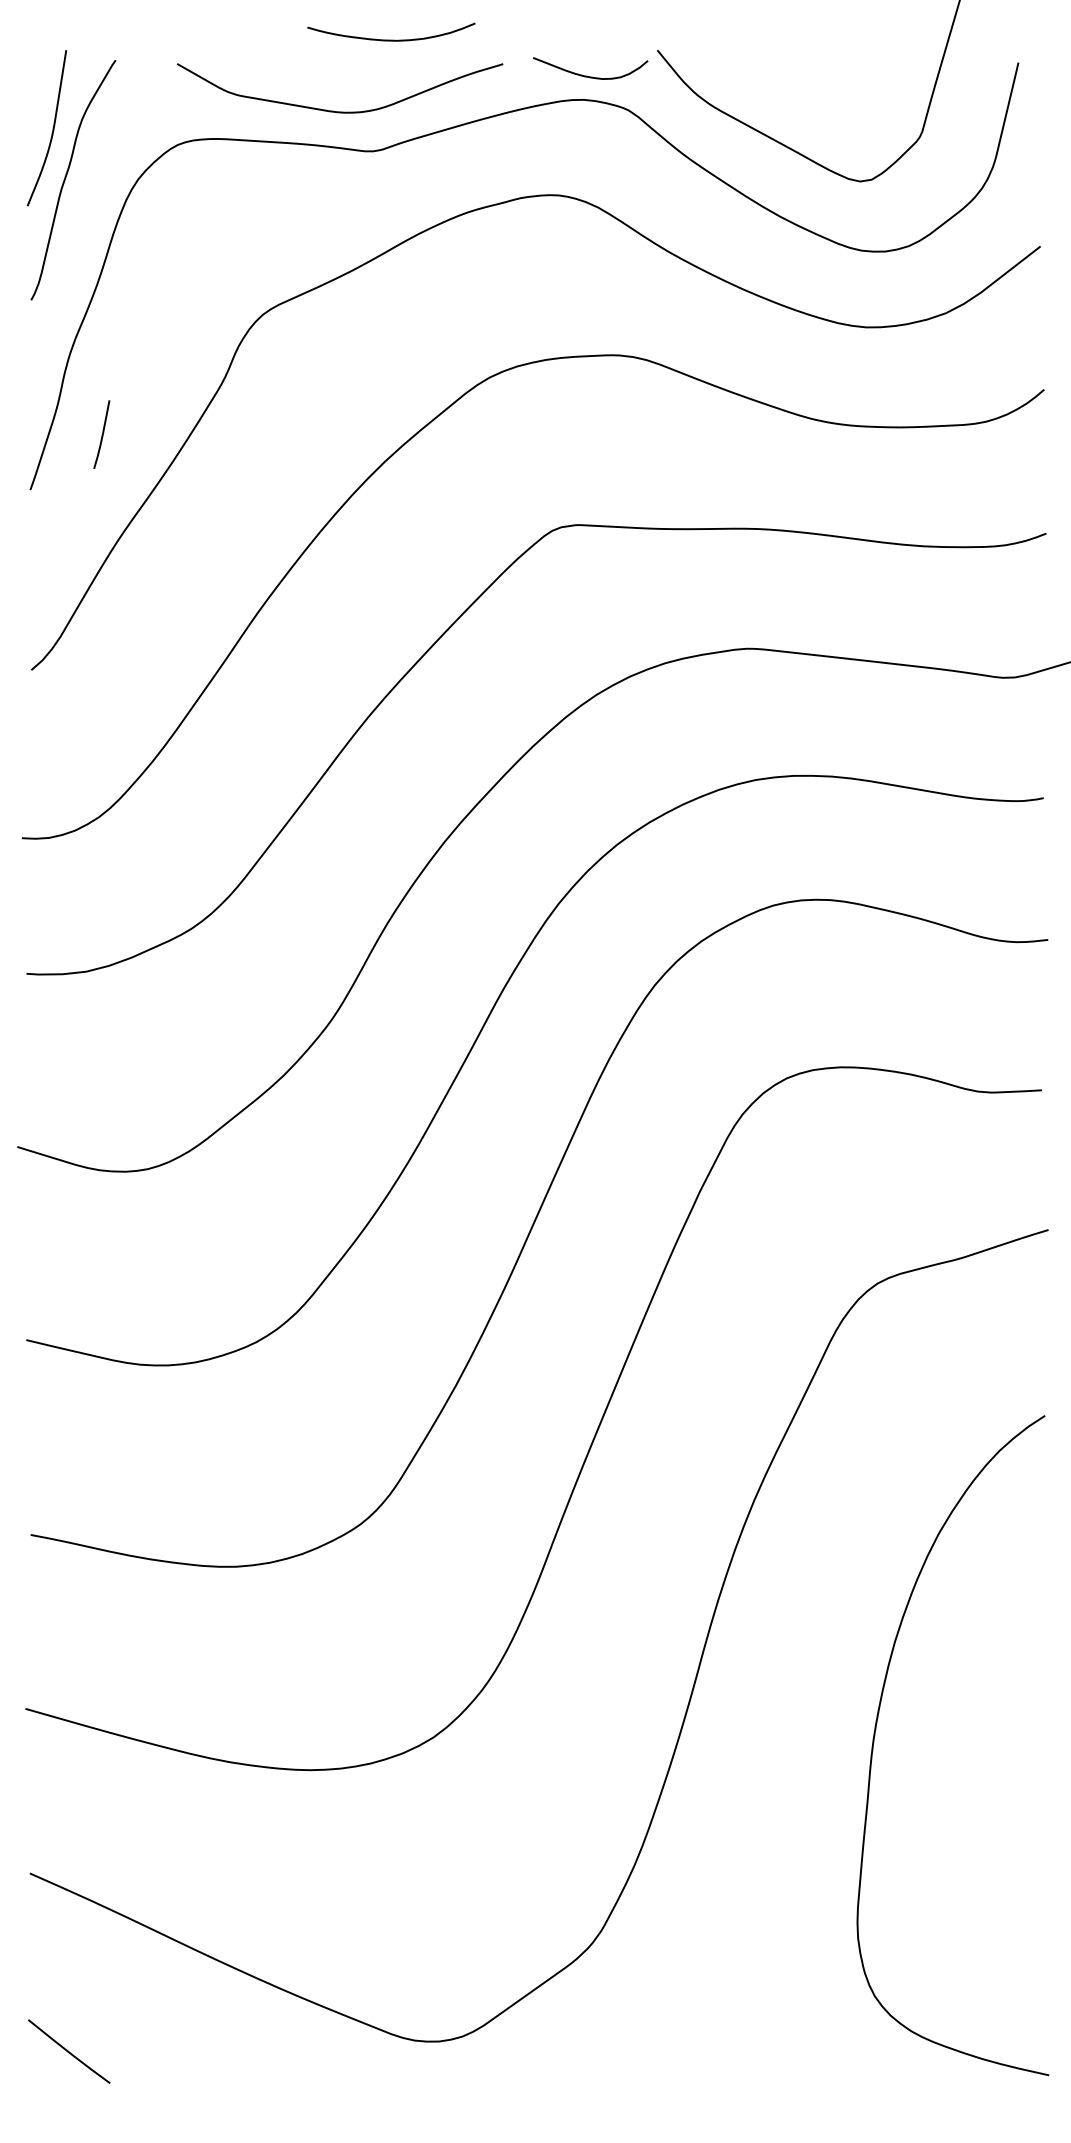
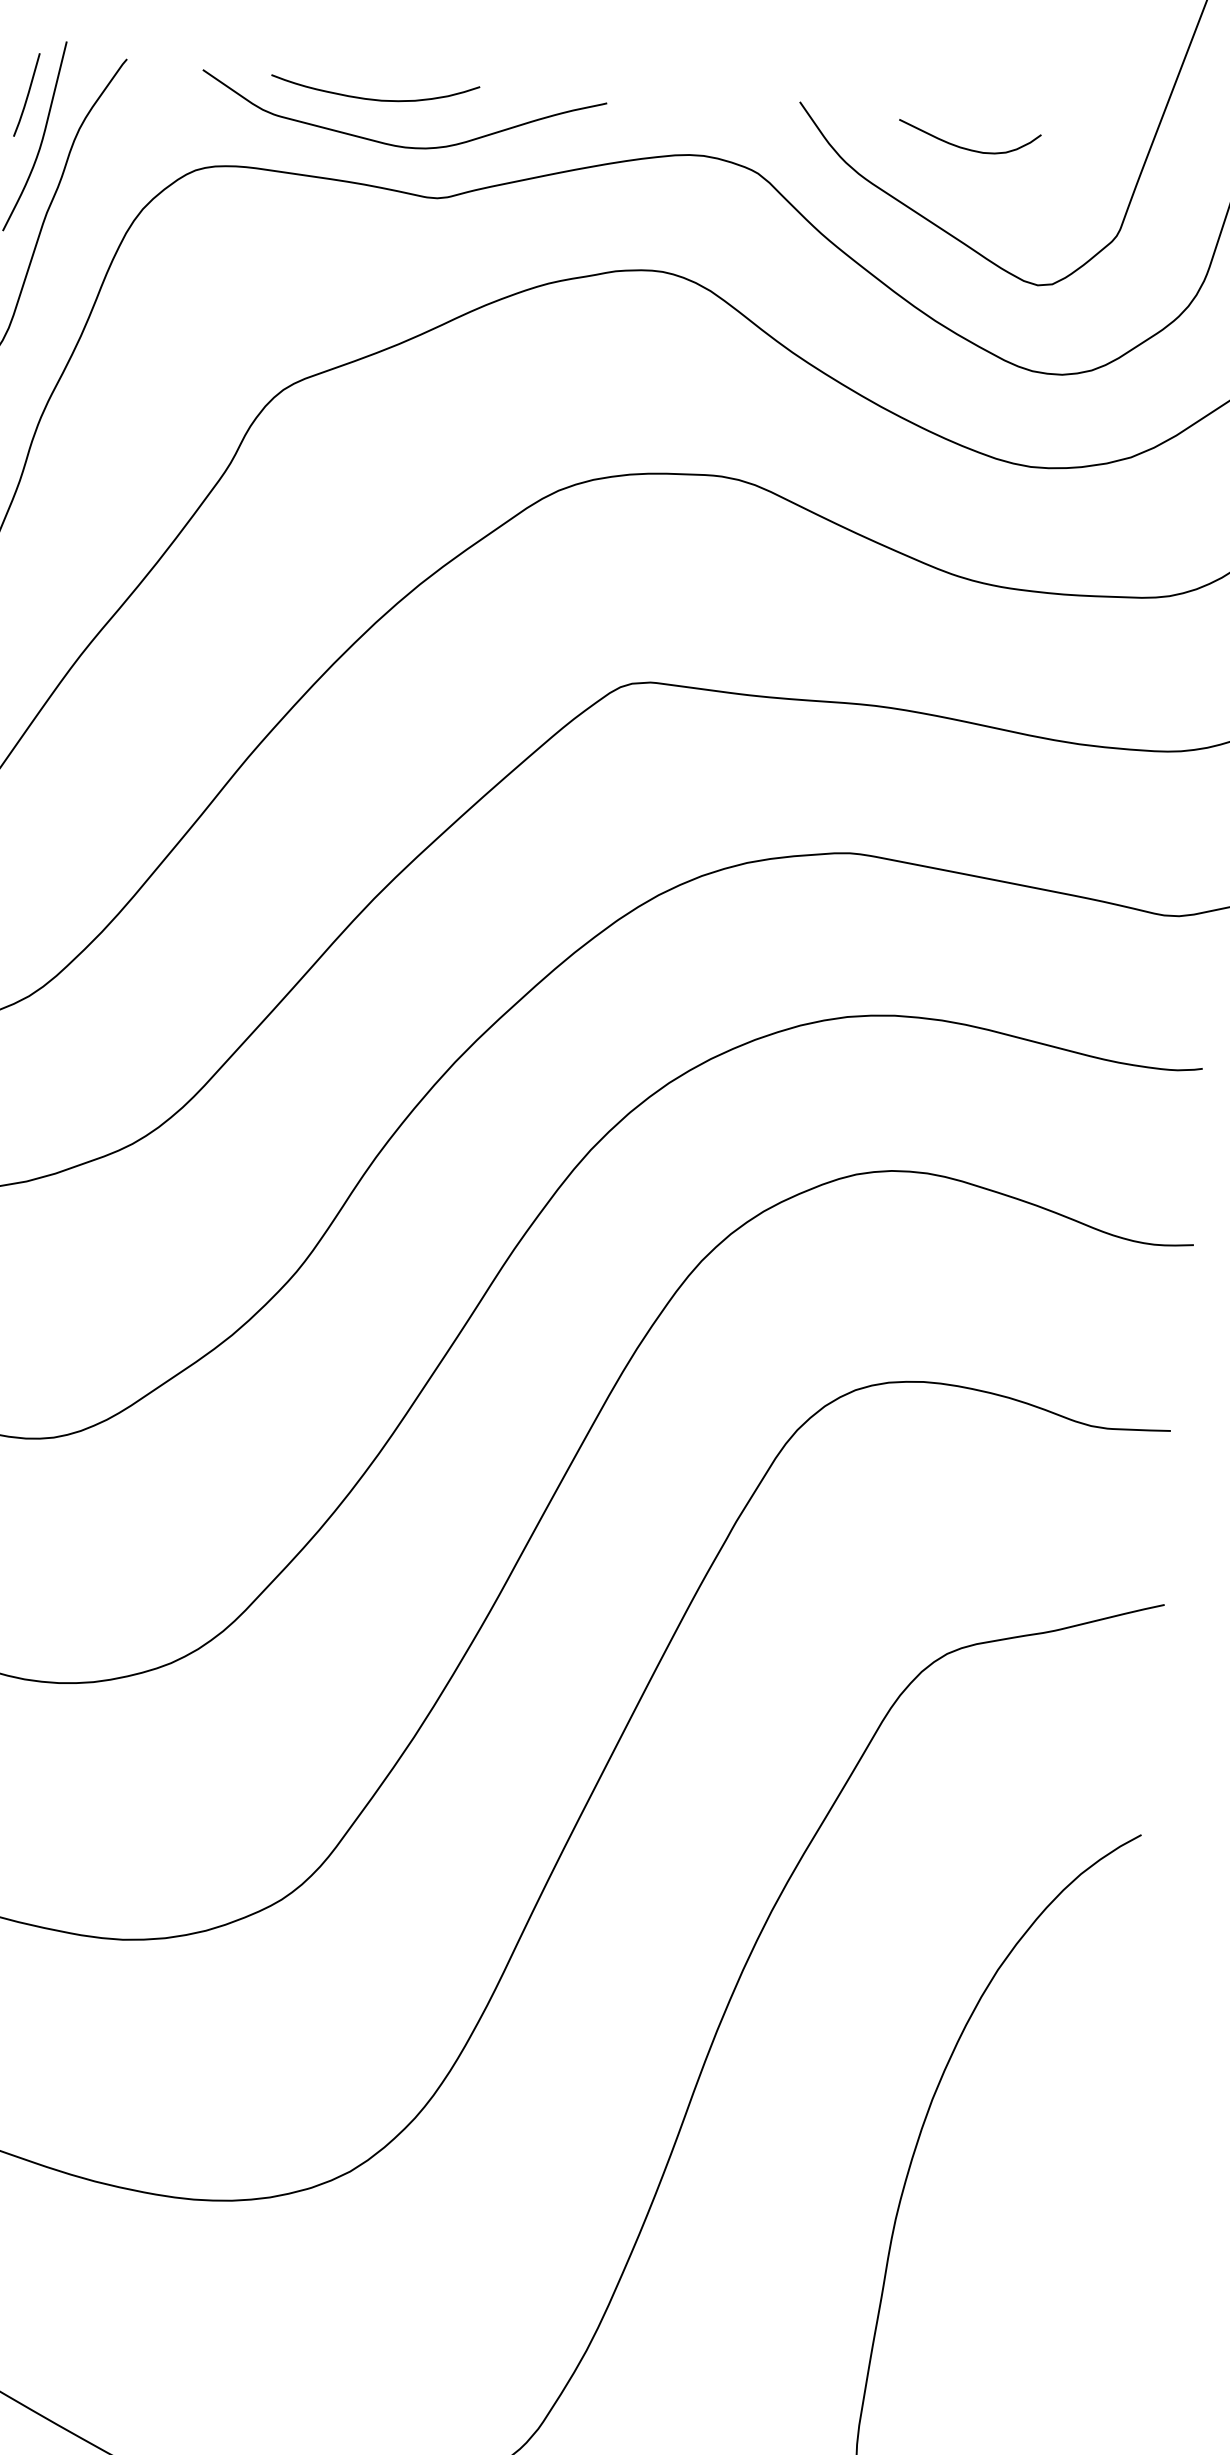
curve: (391, 39) -> (374, 98), moved
curve: (587, 75) -> (964, 146), moved
line: (101, 434) -> (26, 94), moved

